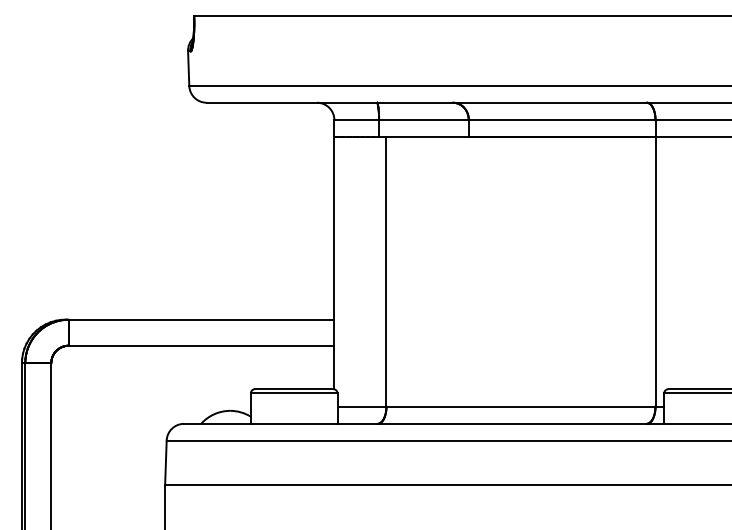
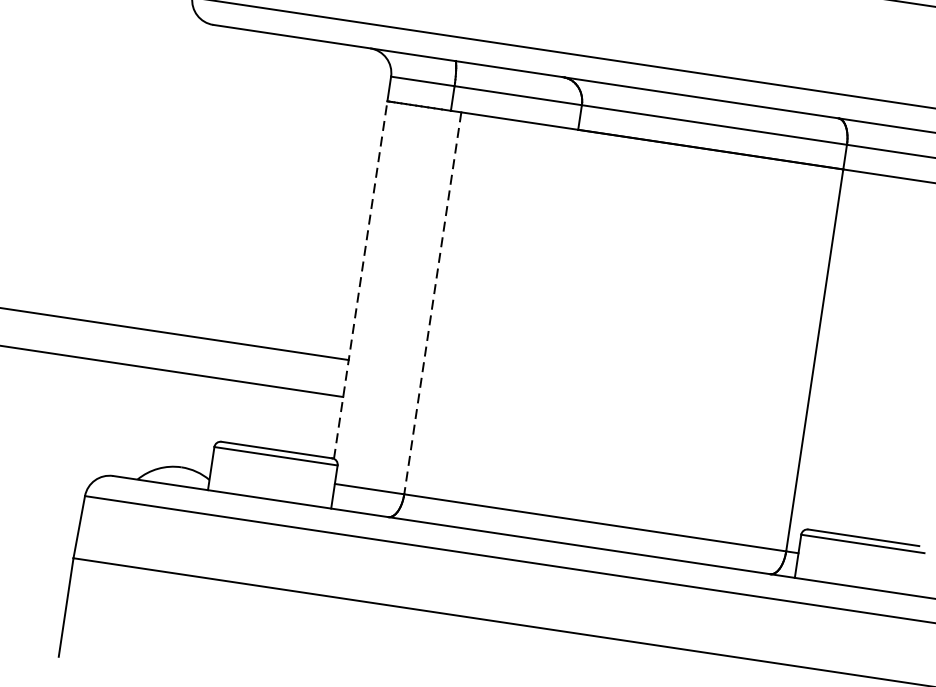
line: (334, 263) -> (360, 280), solid -> dashed
line: (386, 271) -> (432, 302), solid -> dashed

